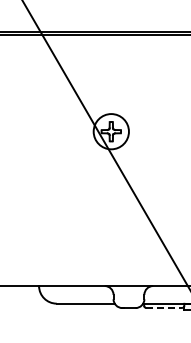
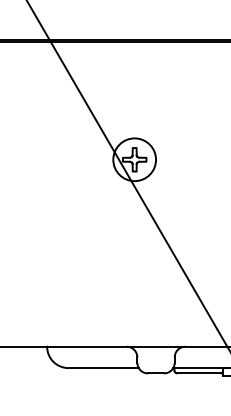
line: (164, 308) -> (199, 373), dashed -> solid

